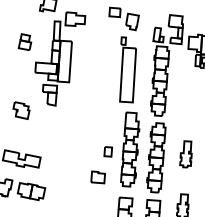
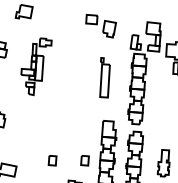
part: (60, 58) -> (36, 66), size x0.6
part: (127, 69) -> (104, 77), size x0.6
part: (75, 151) -> (51, 160), added

